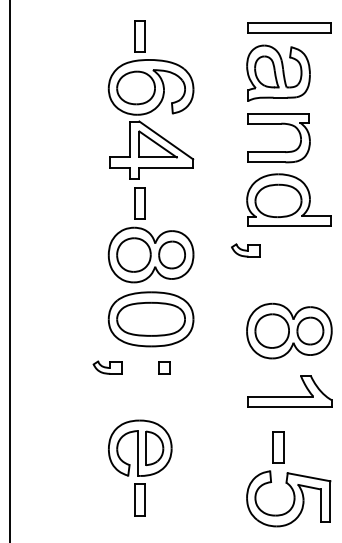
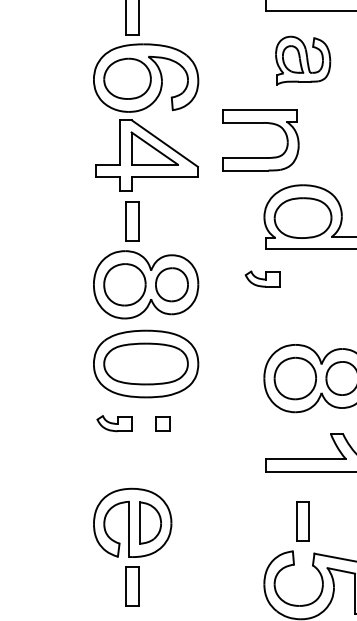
part: (278, 72) -> (303, 59), size x0.7
part: (278, 151) -> (259, 157), moved
part: (107, 367) -> (114, 423), moved

